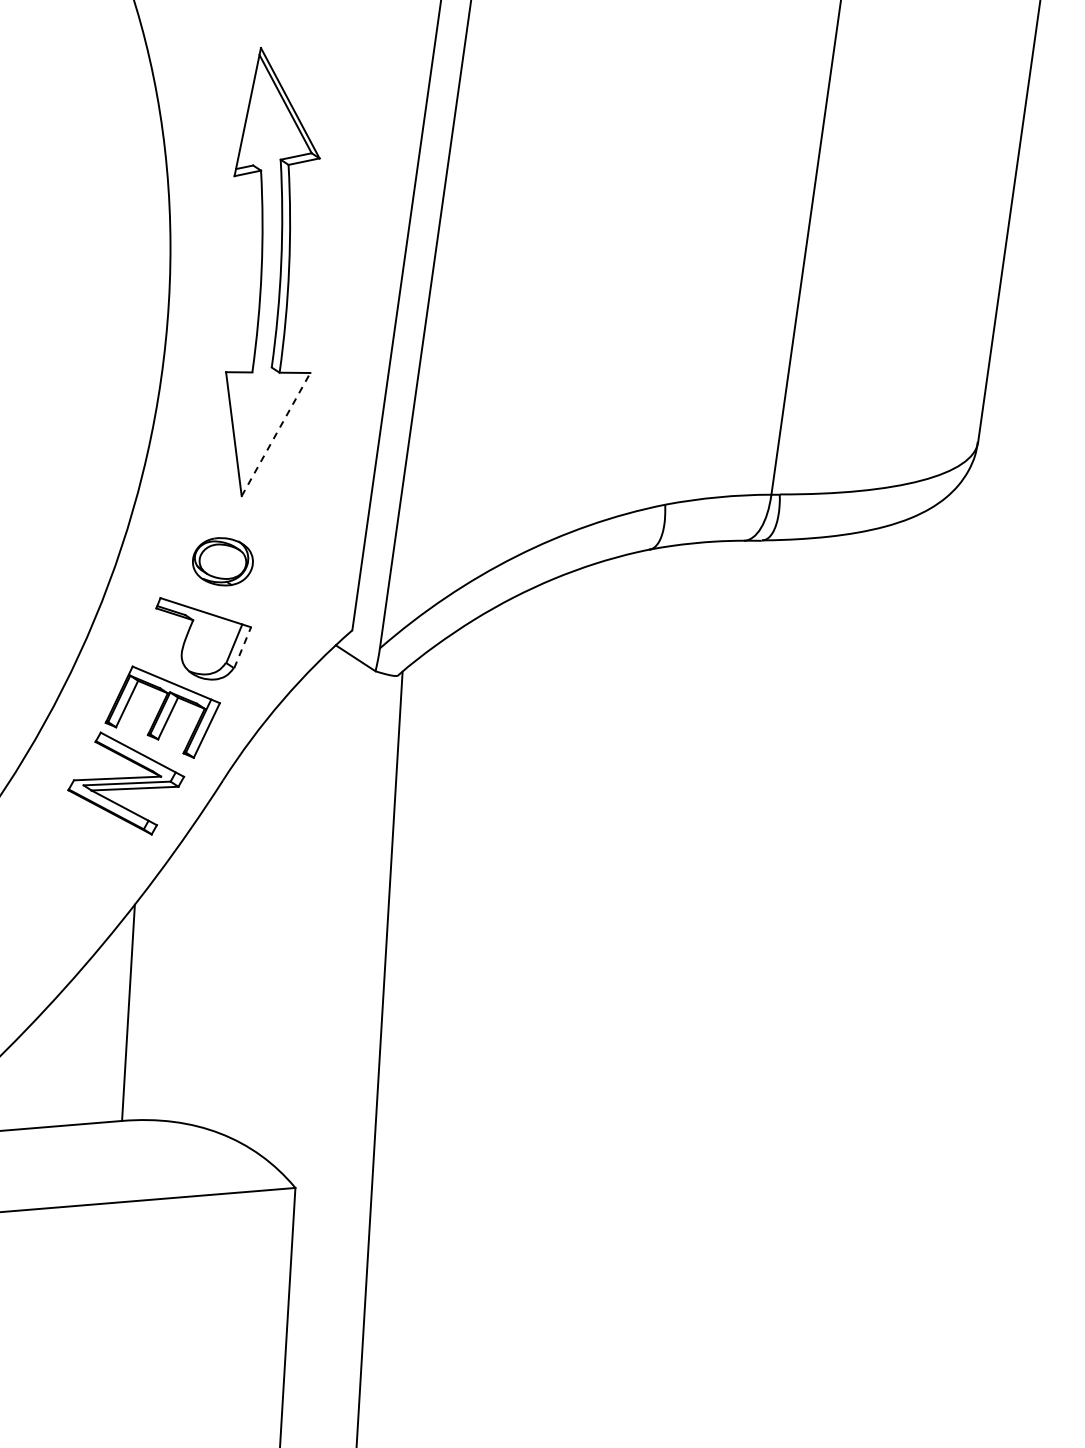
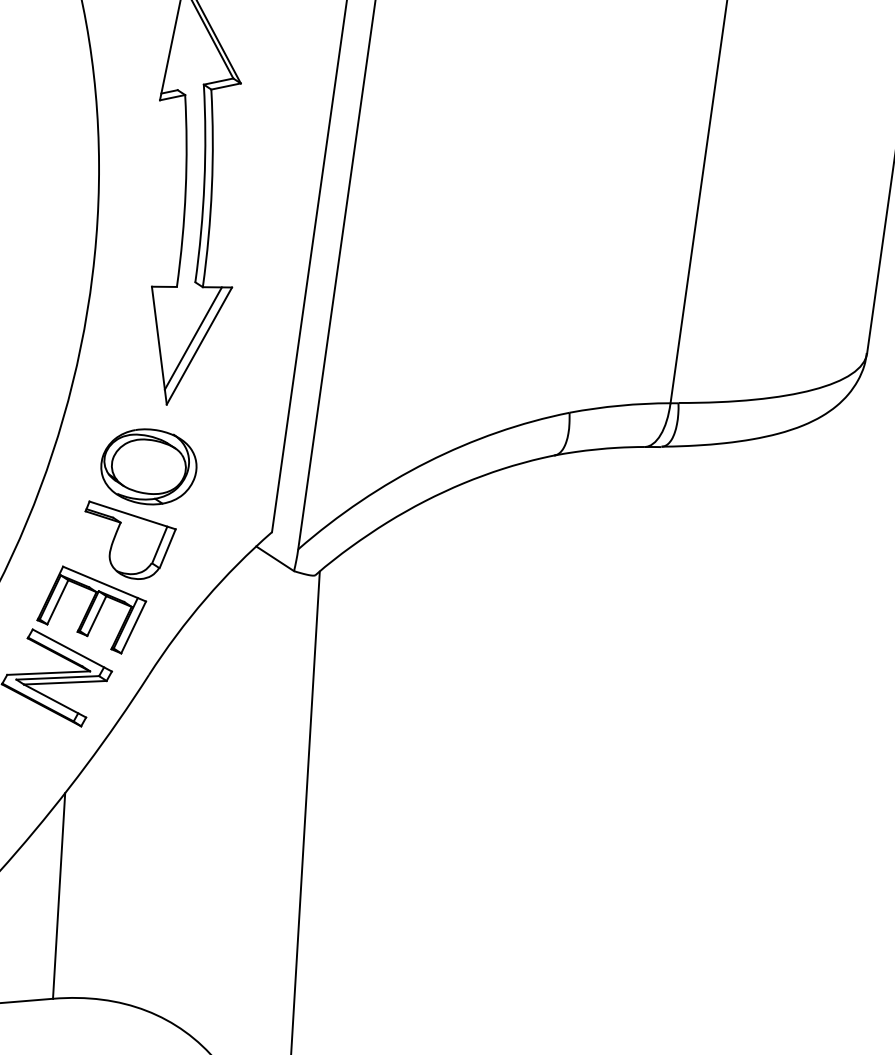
line: (269, 426) -> (193, 338), added
line: (276, 434) -> (199, 345), dashed -> solid
part: (222, 561) -> (148, 466), size x1.67
line: (242, 647) -> (167, 548), dashed -> solid

